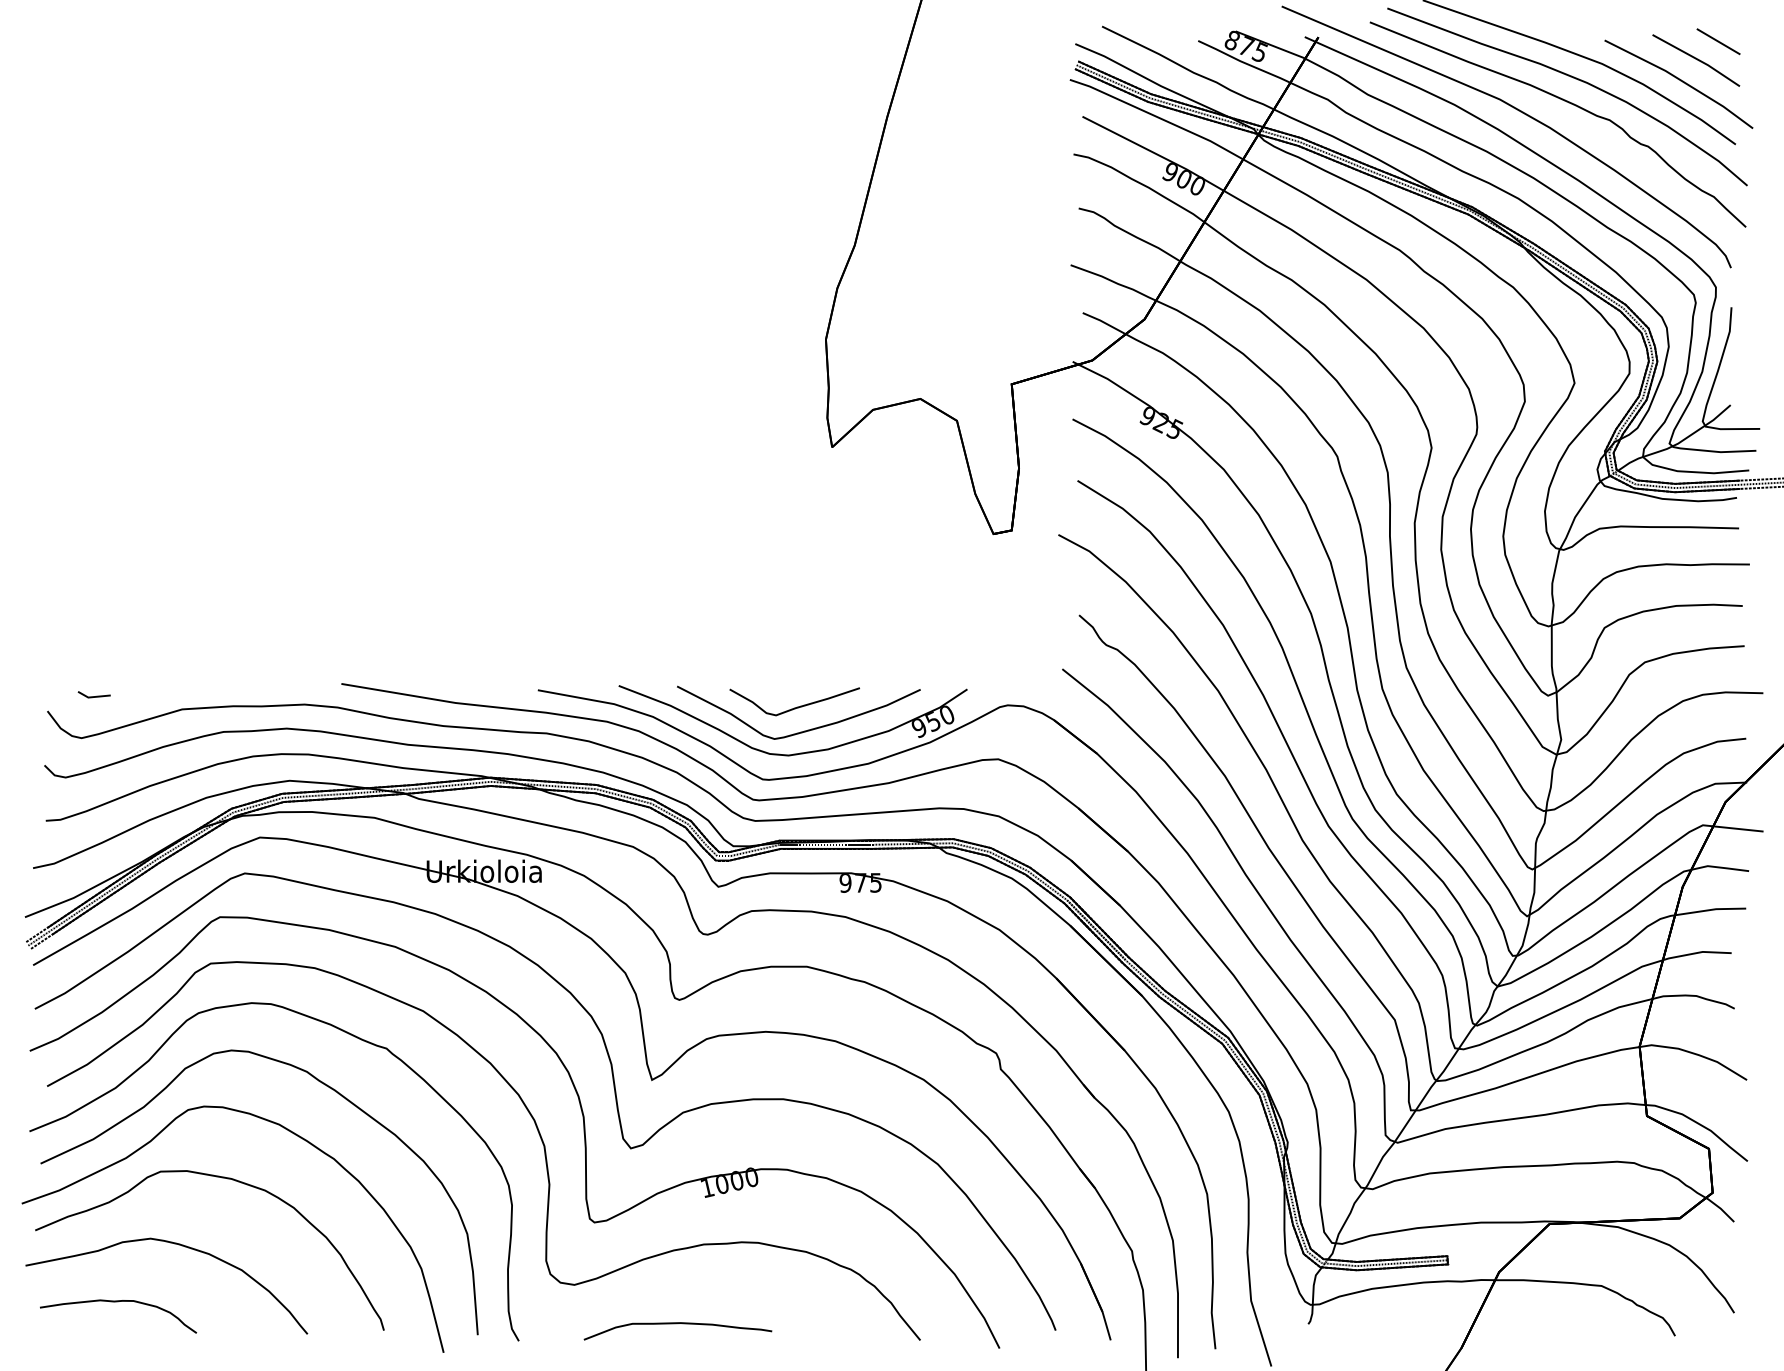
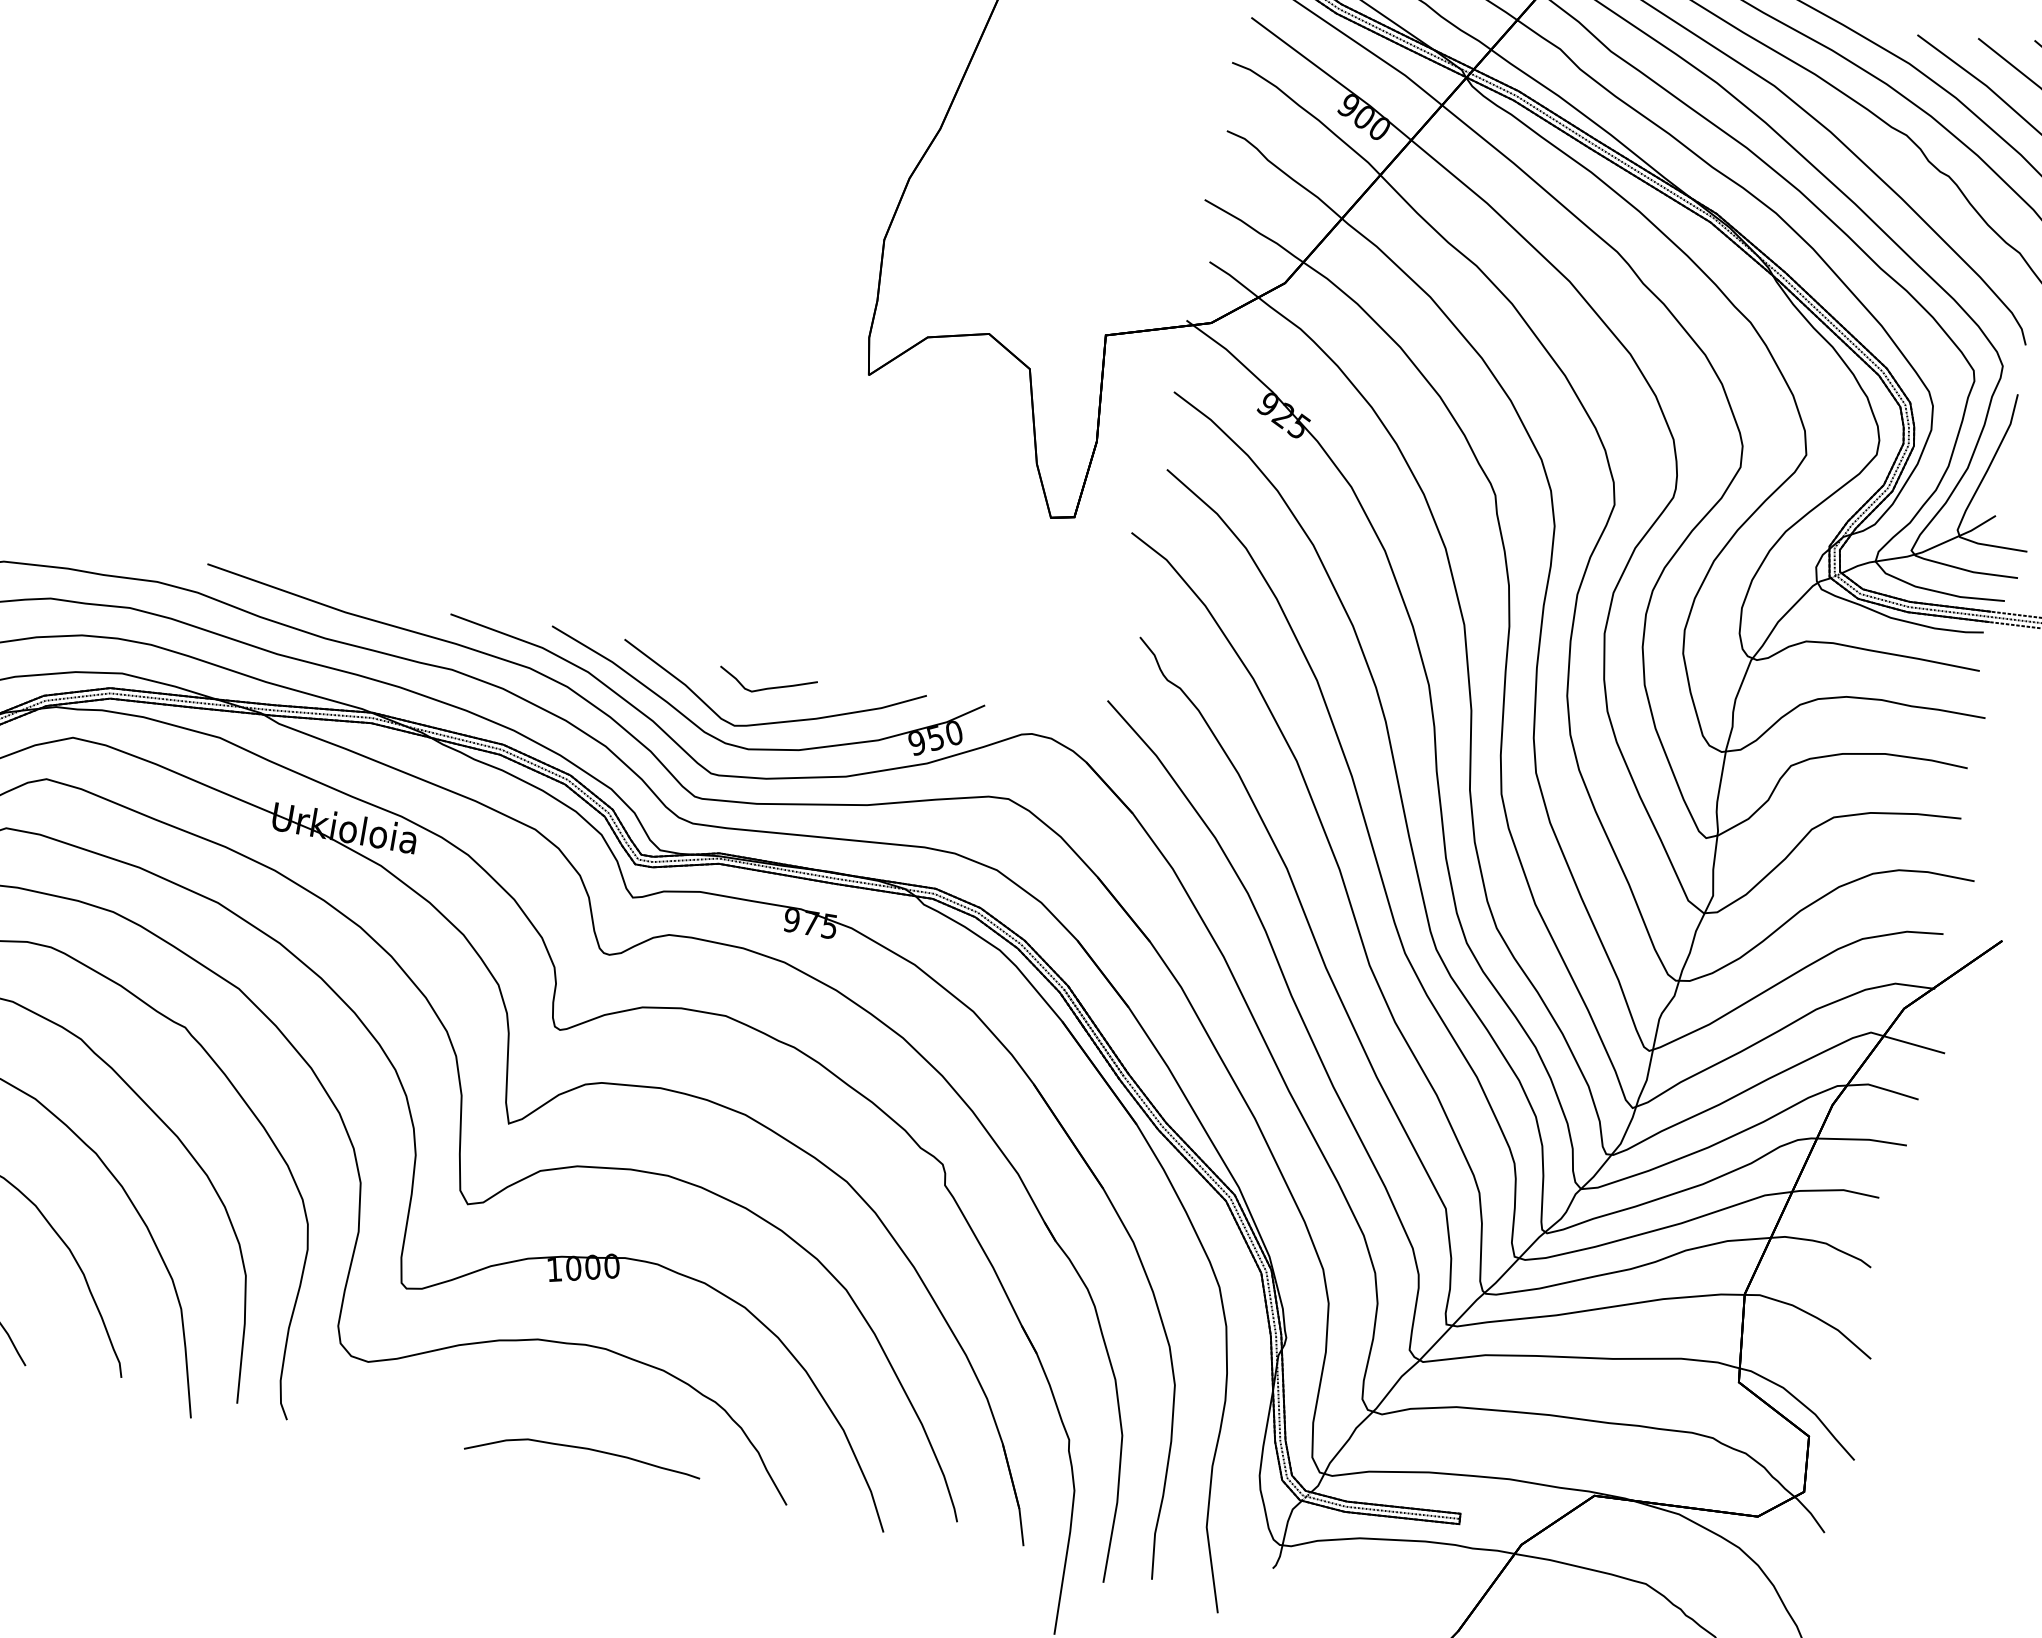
part: (794, 701) -> (767, 683), size x0.6
curve: (677, 1324) -> (583, 1449), moved

